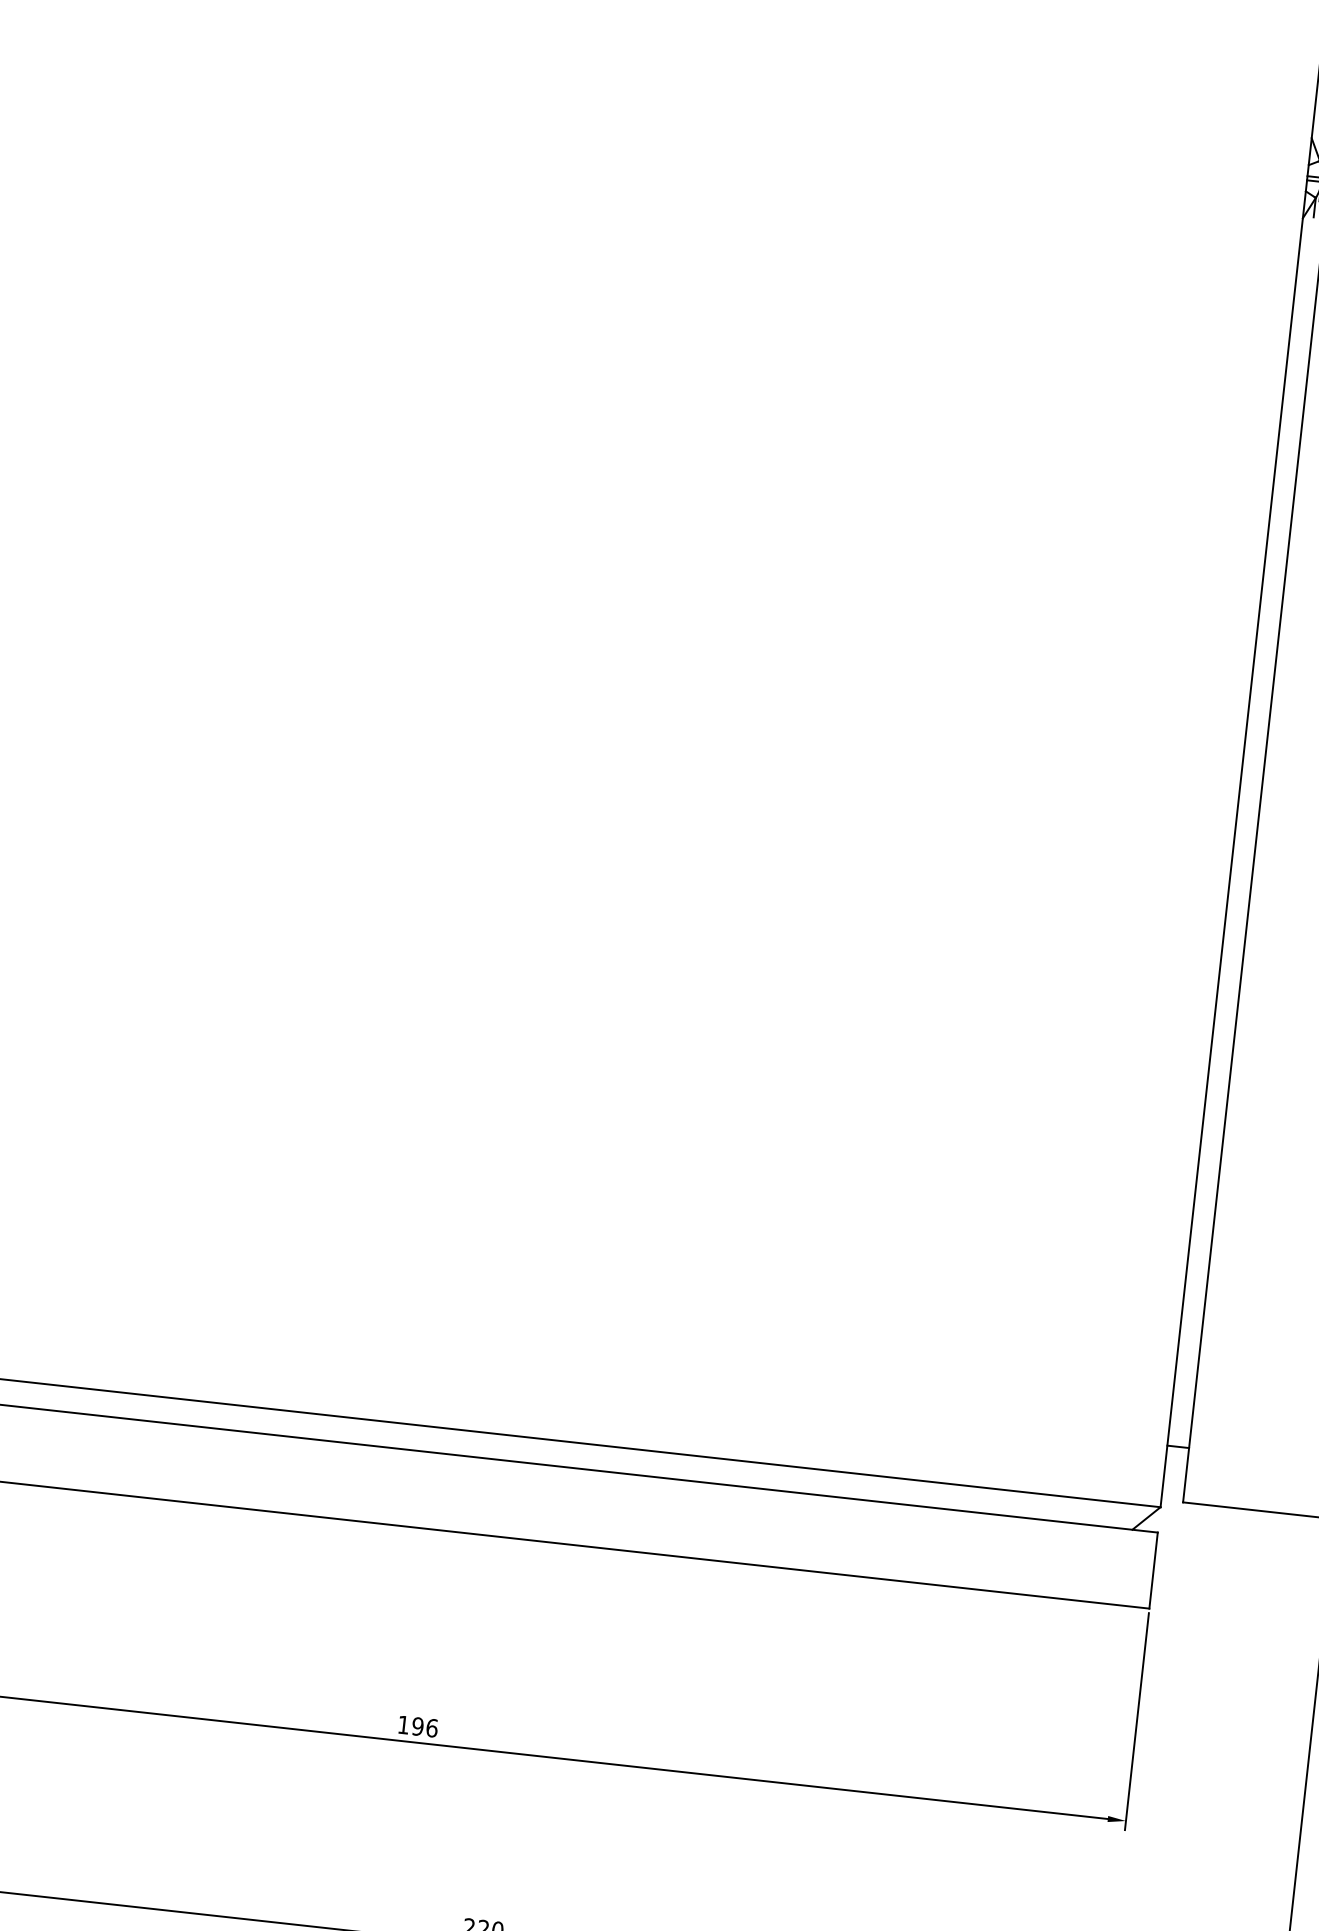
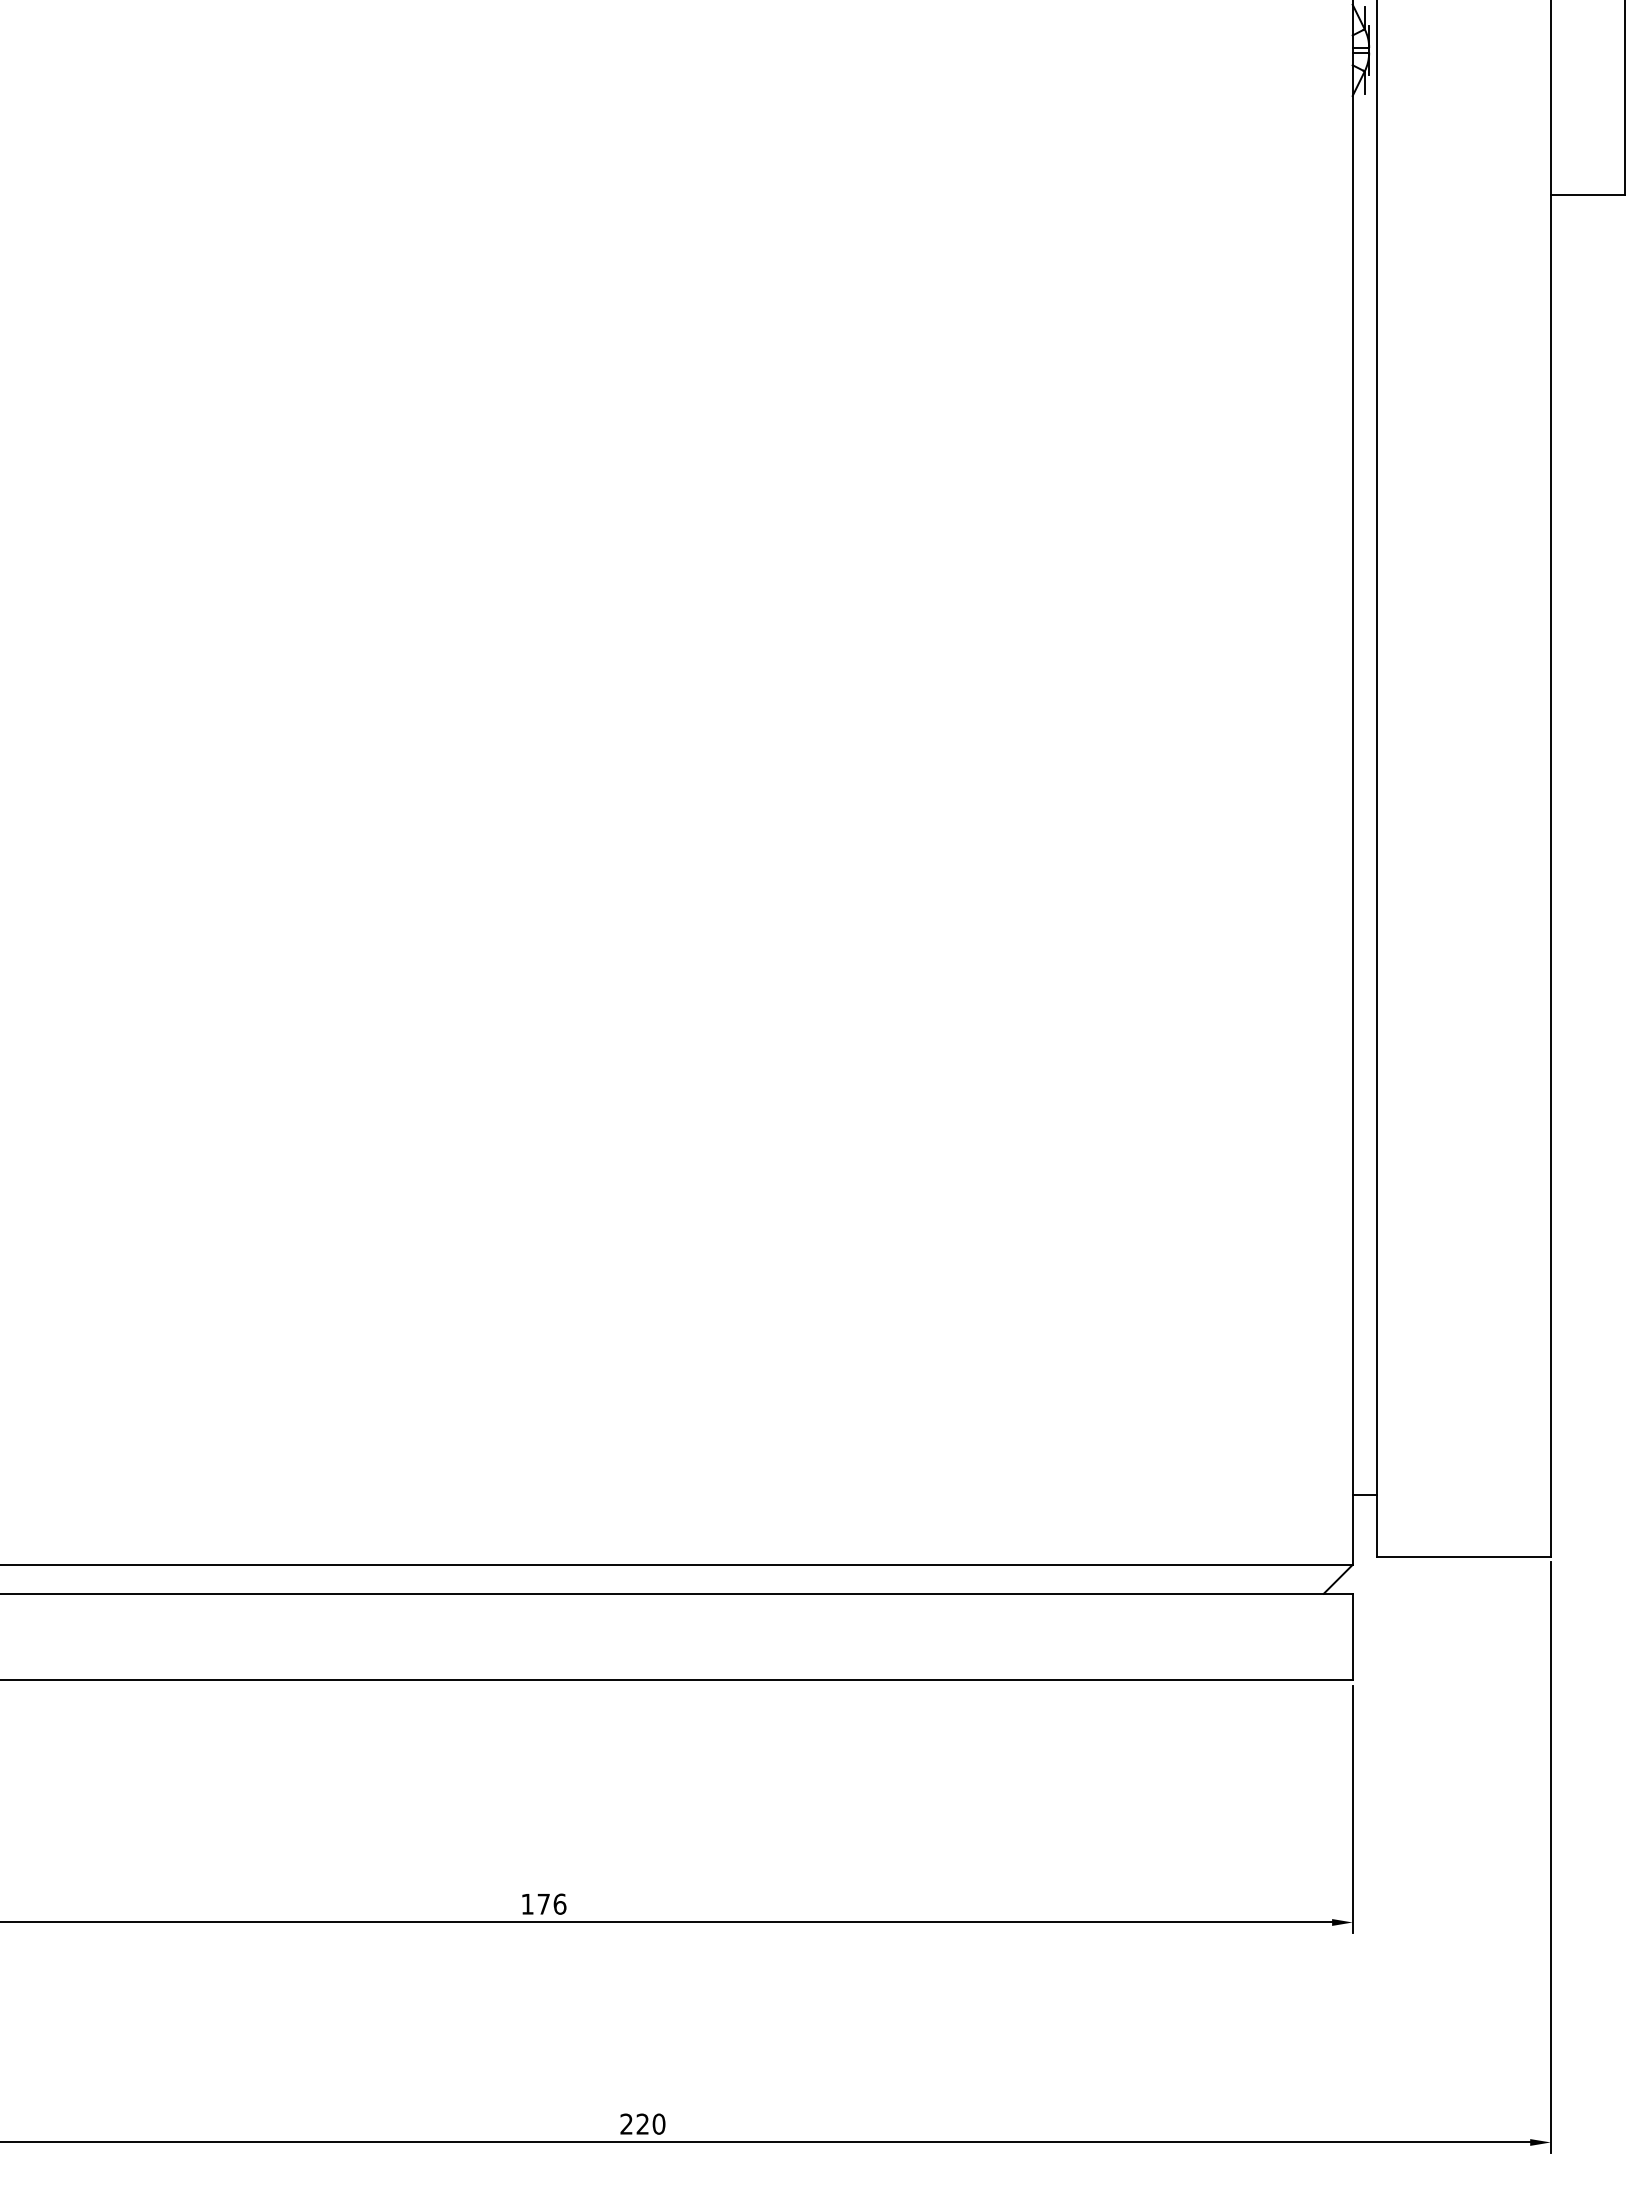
text: (417, 1725) -> (543, 1903), 196 -> 176

